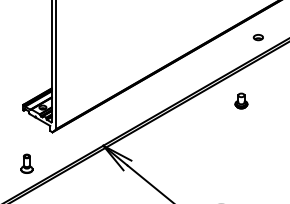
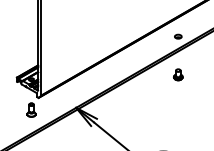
part: (257, 37) -> (177, 36), moved
part: (26, 163) -> (31, 109), moved

